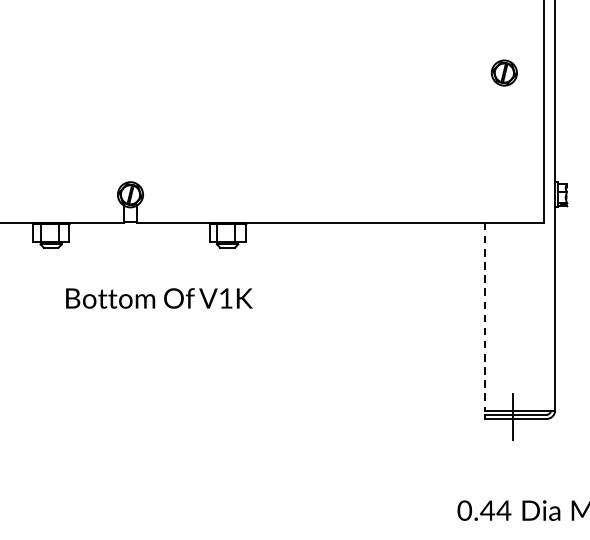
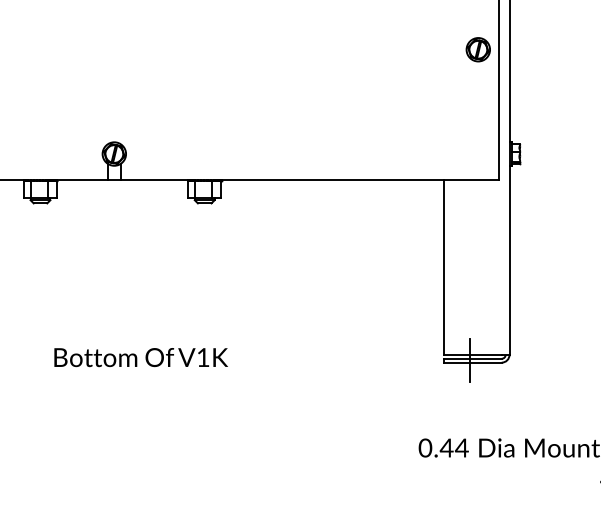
part: (503, 72) -> (477, 49), moved
text: (158, 298) -> (140, 357), moved
line: (485, 317) -> (444, 268), dashed -> solid

